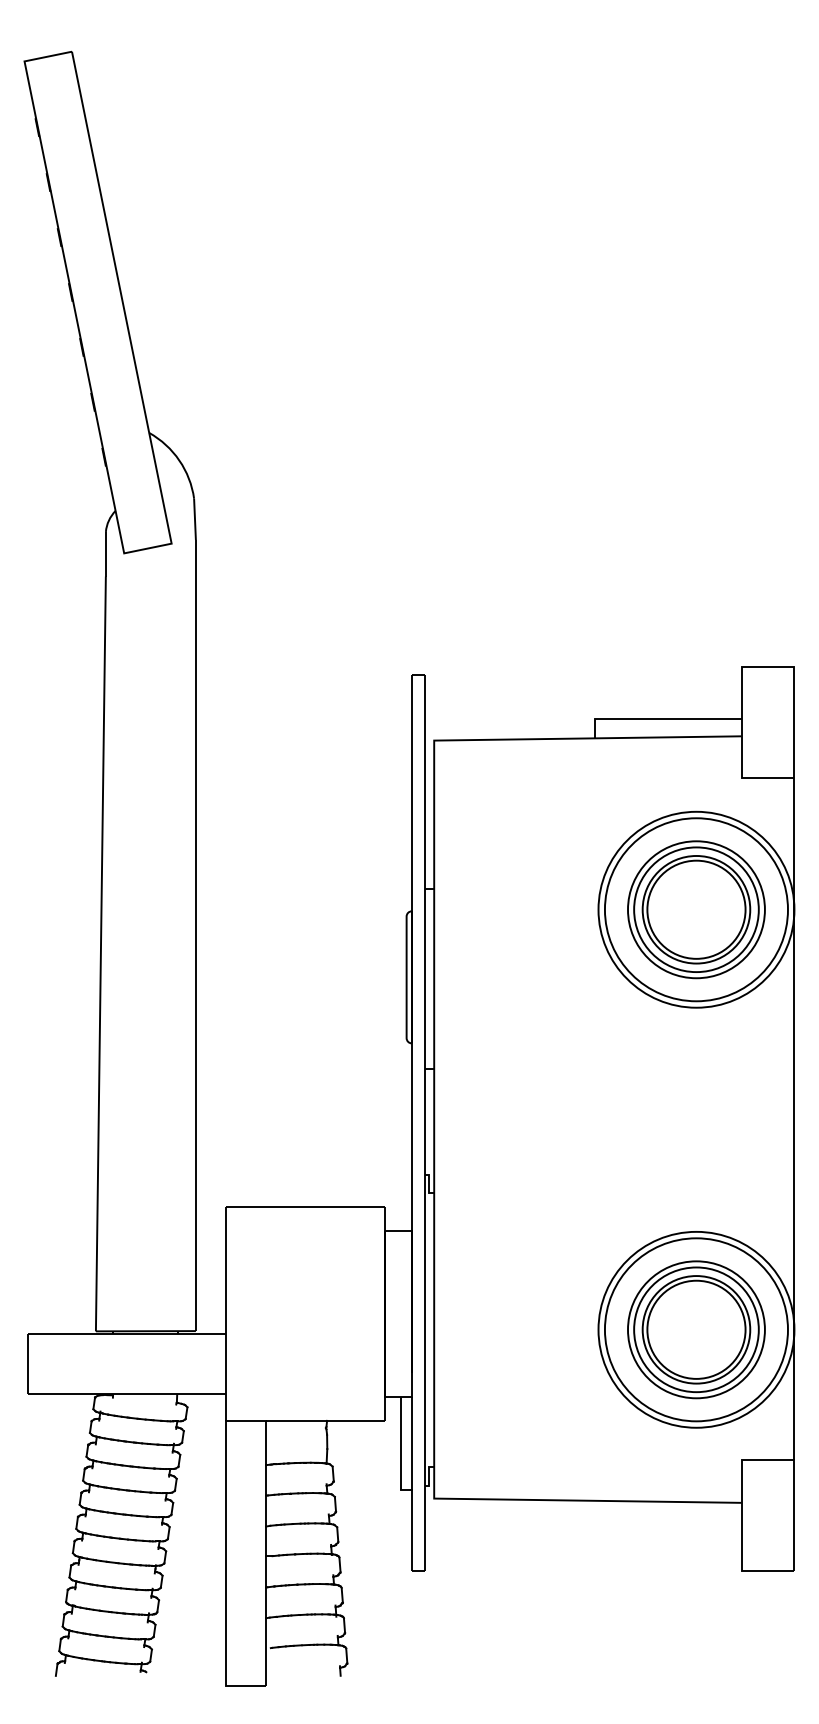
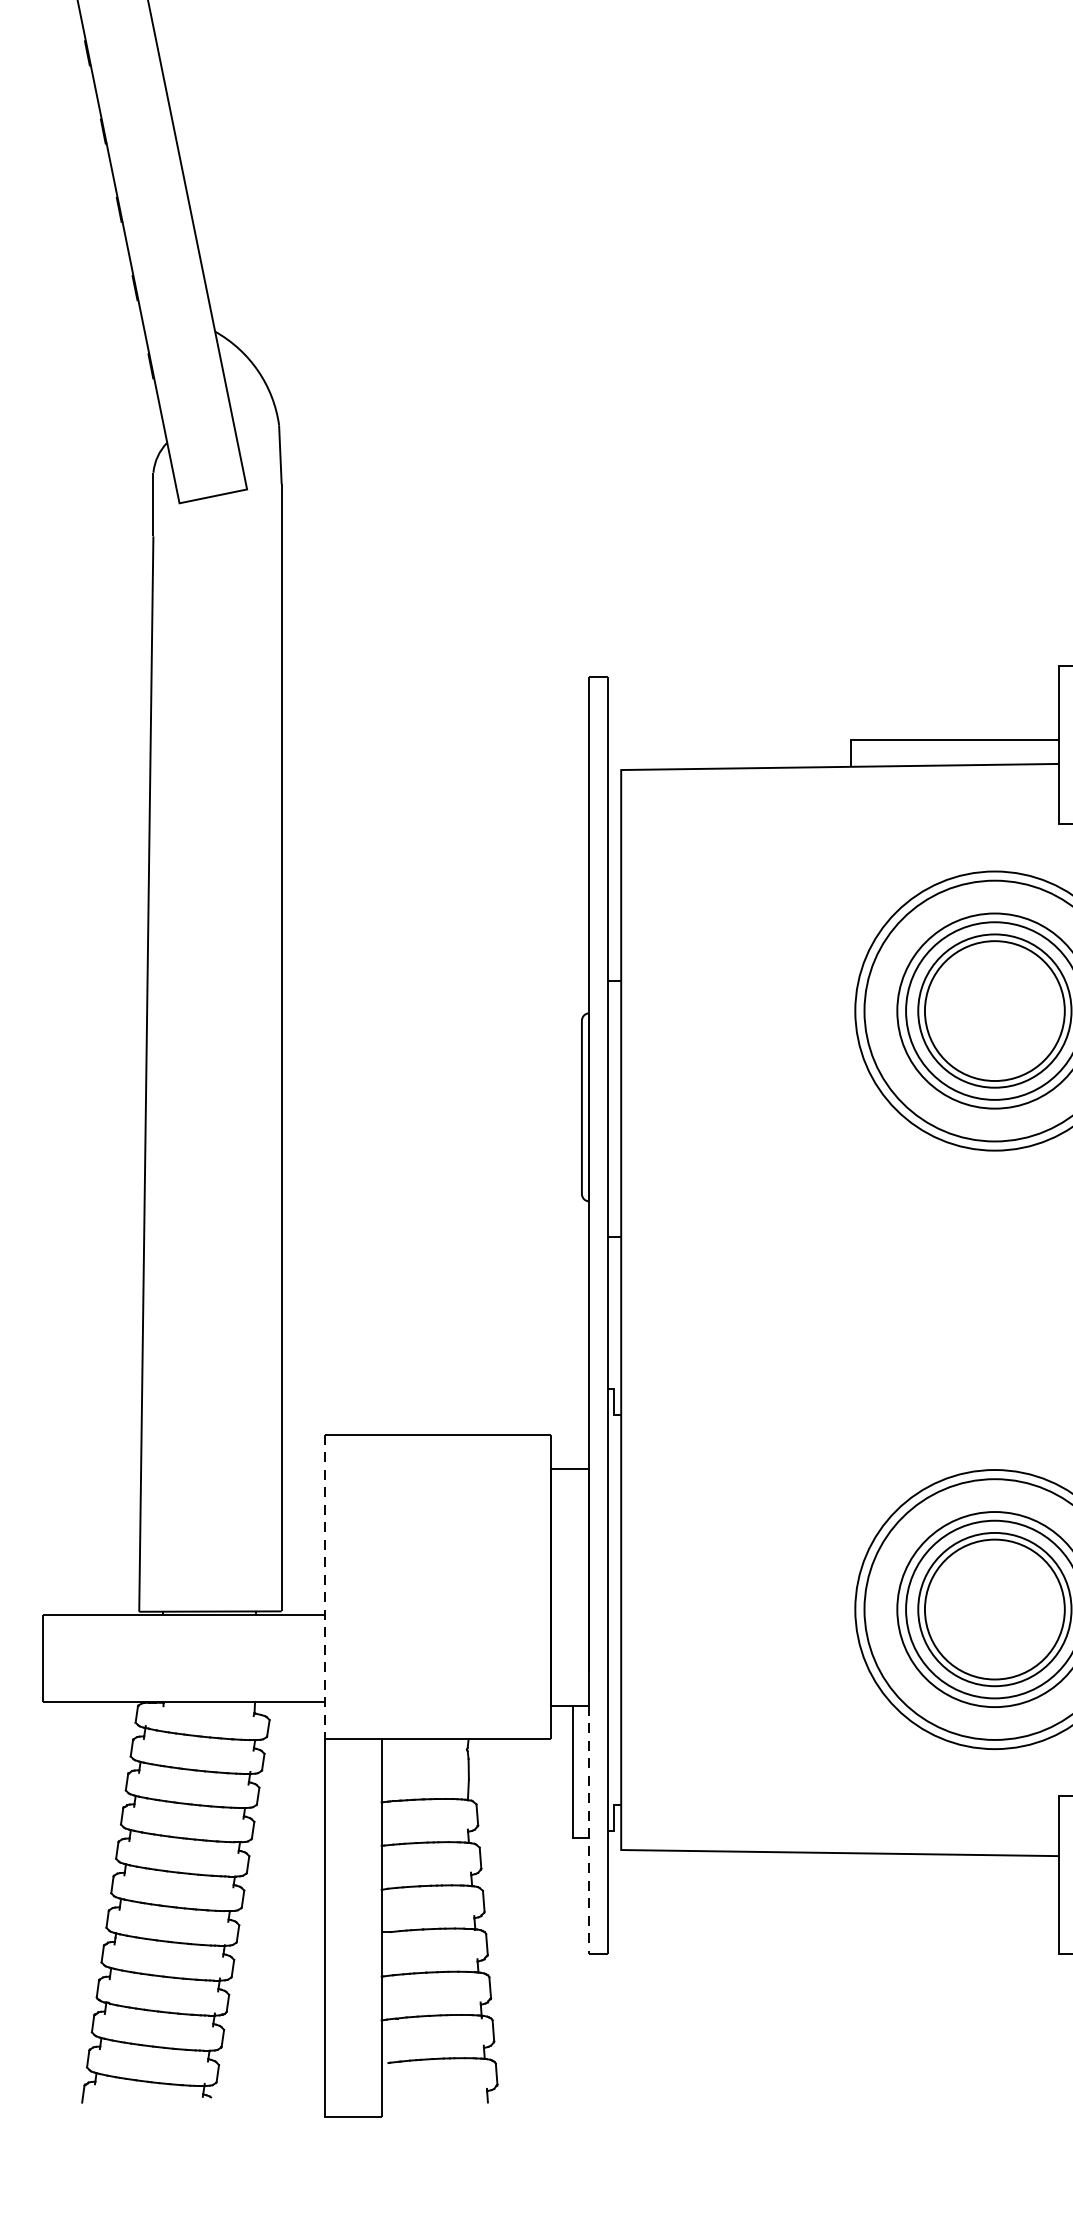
line: (226, 1314) -> (325, 1587), solid -> dashed
line: (411, 1484) -> (588, 1829), solid -> dashed

